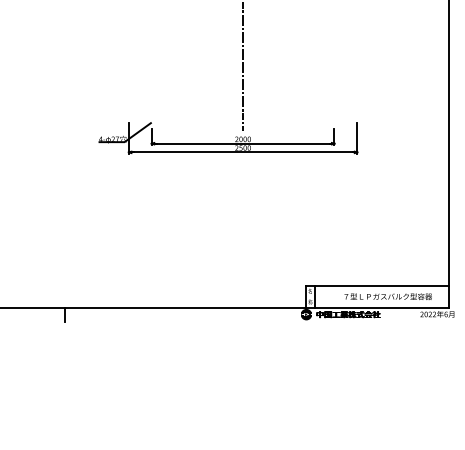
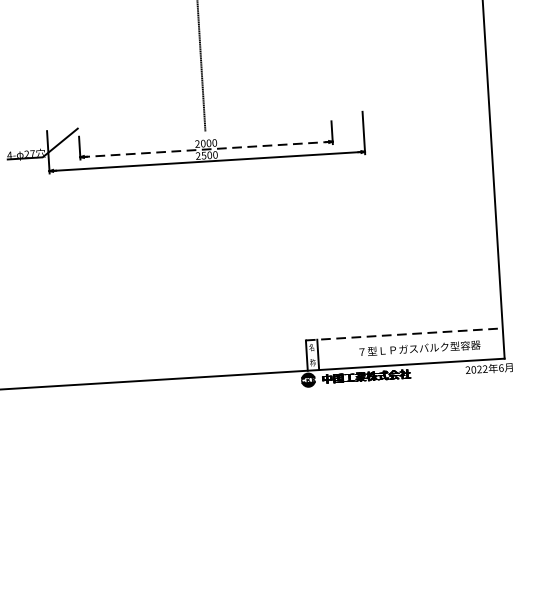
line: (243, 143) -> (207, 149), solid -> dashed
line: (378, 285) -> (405, 333), solid -> dashed

